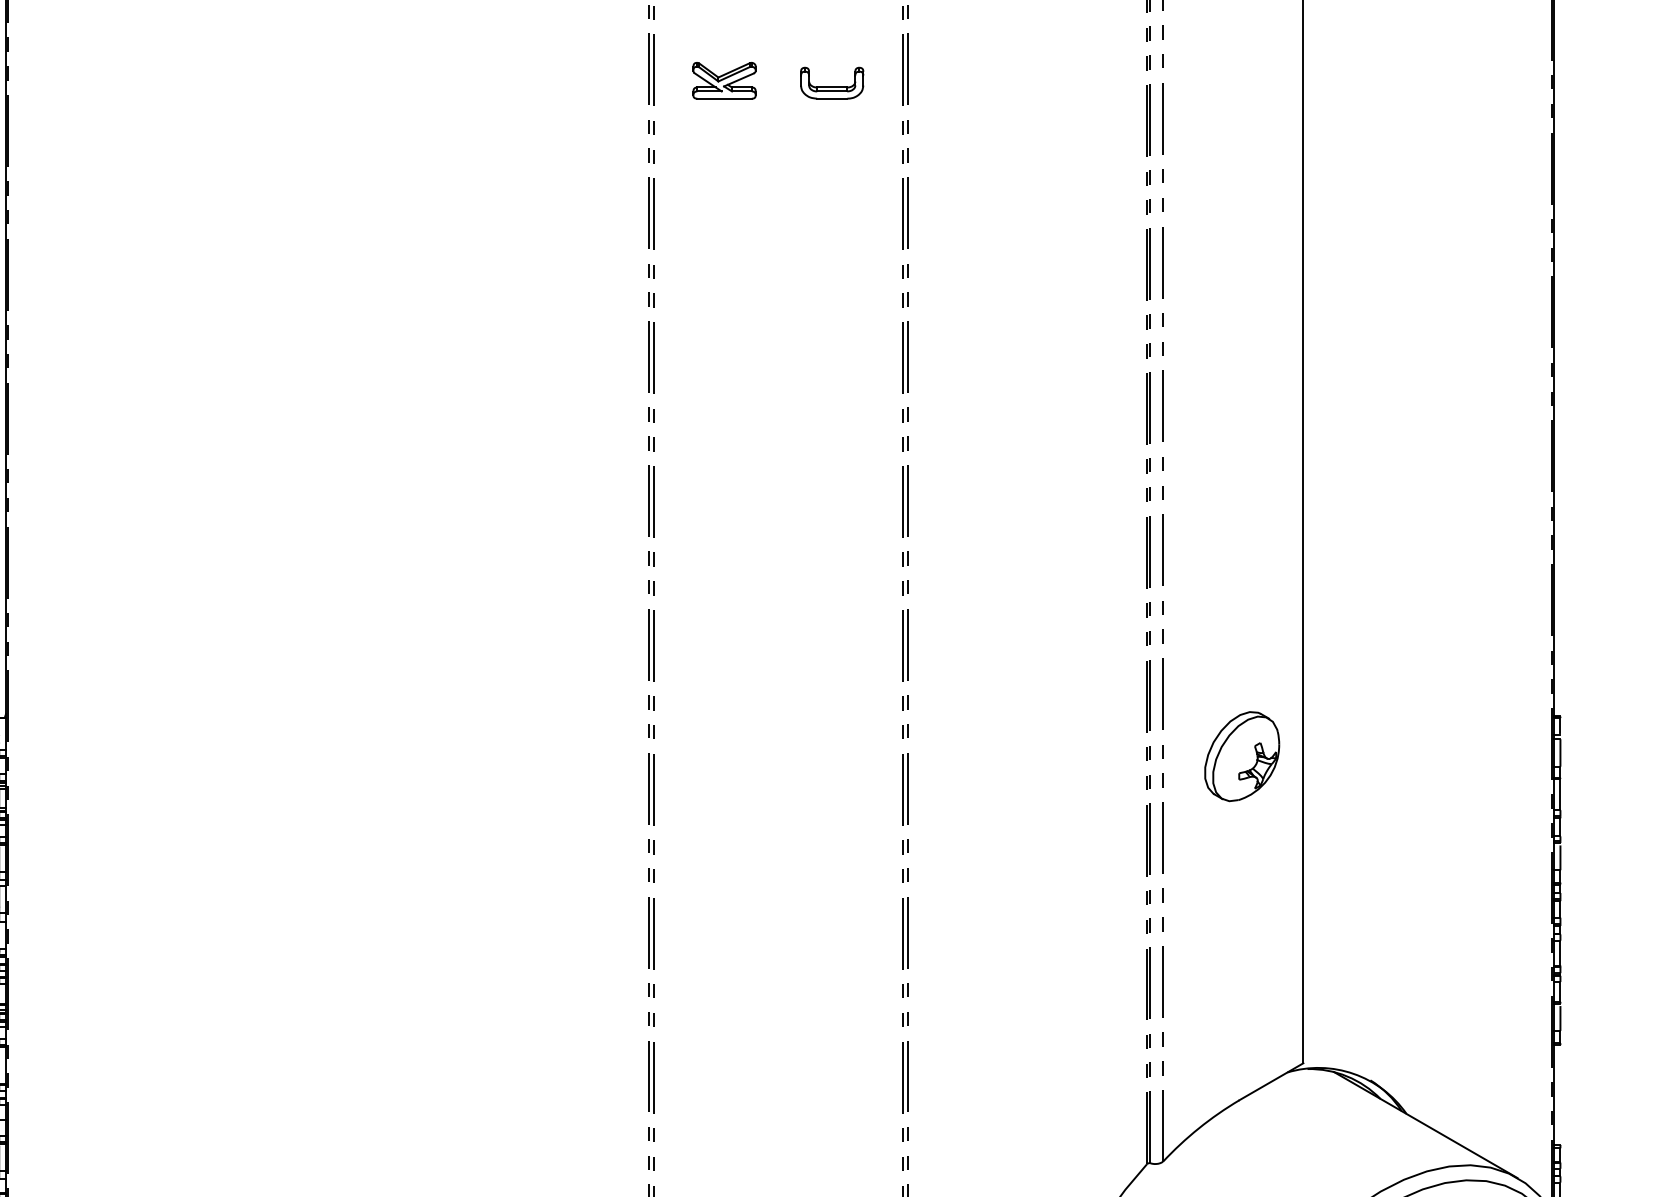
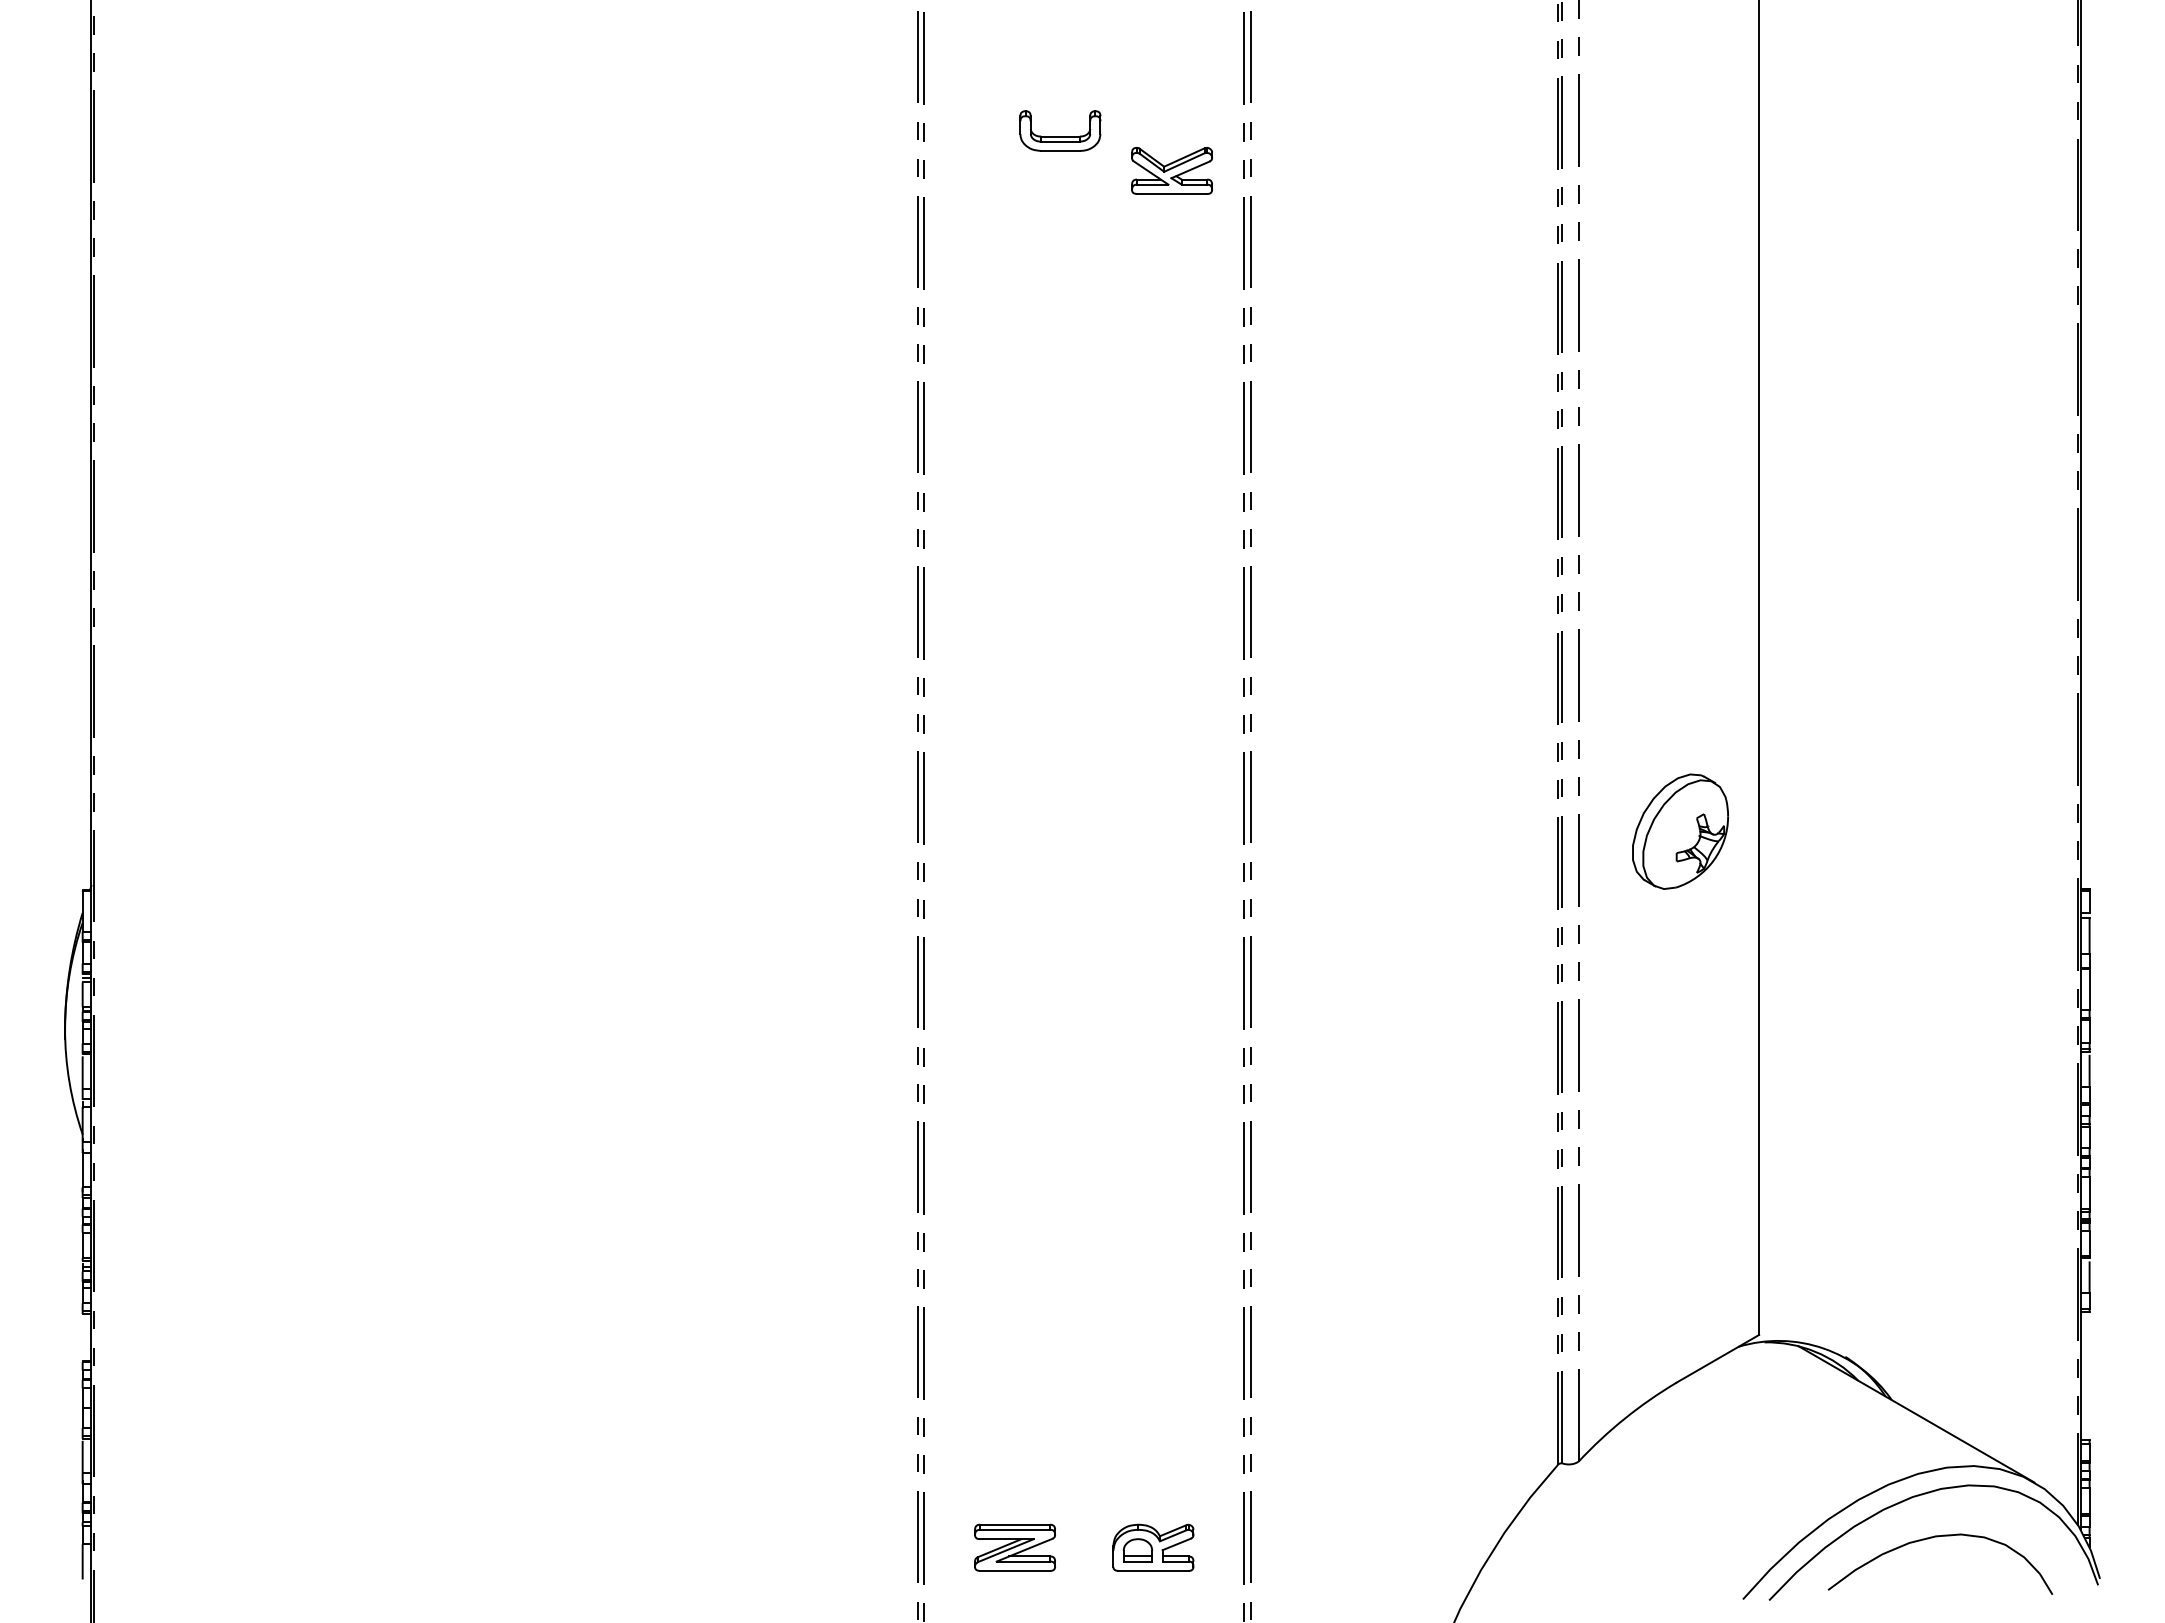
part: (724, 80) -> (1171, 170), moved
part: (832, 82) -> (1060, 130), moved
part: (1242, 756) -> (1680, 831), moved

